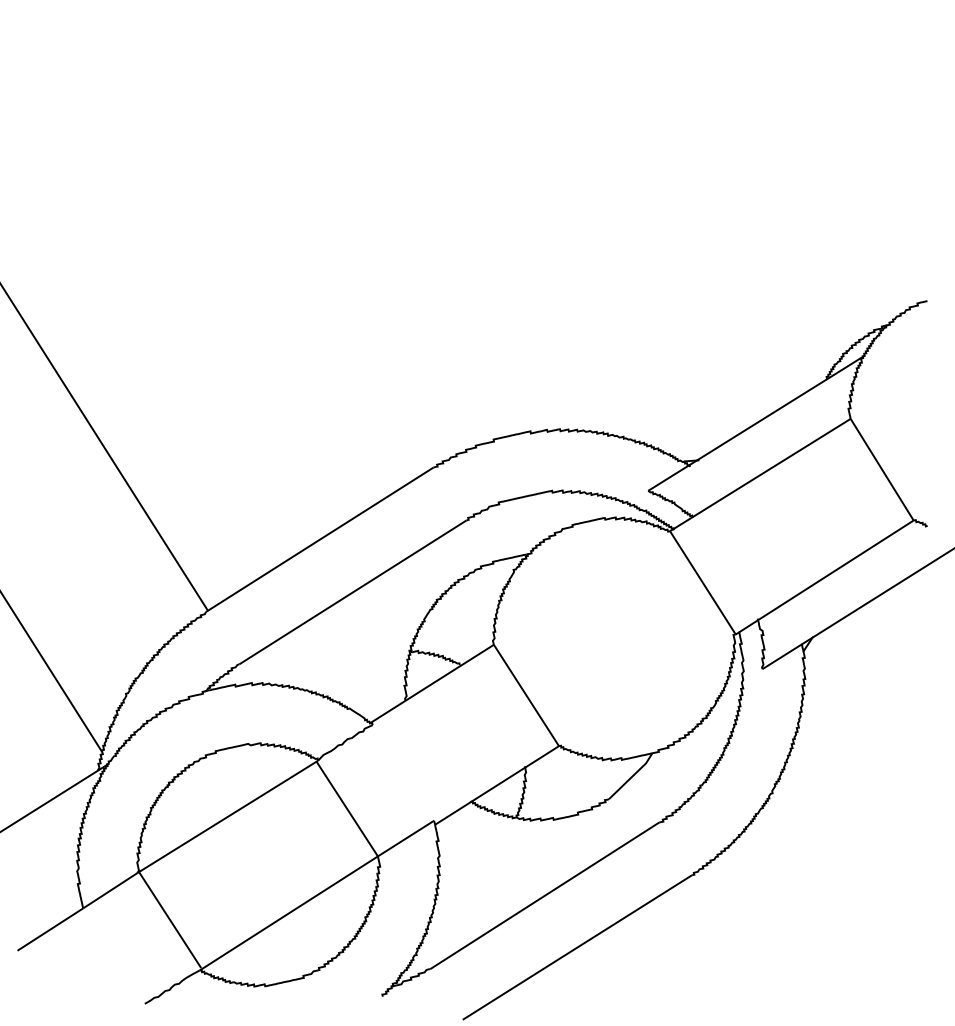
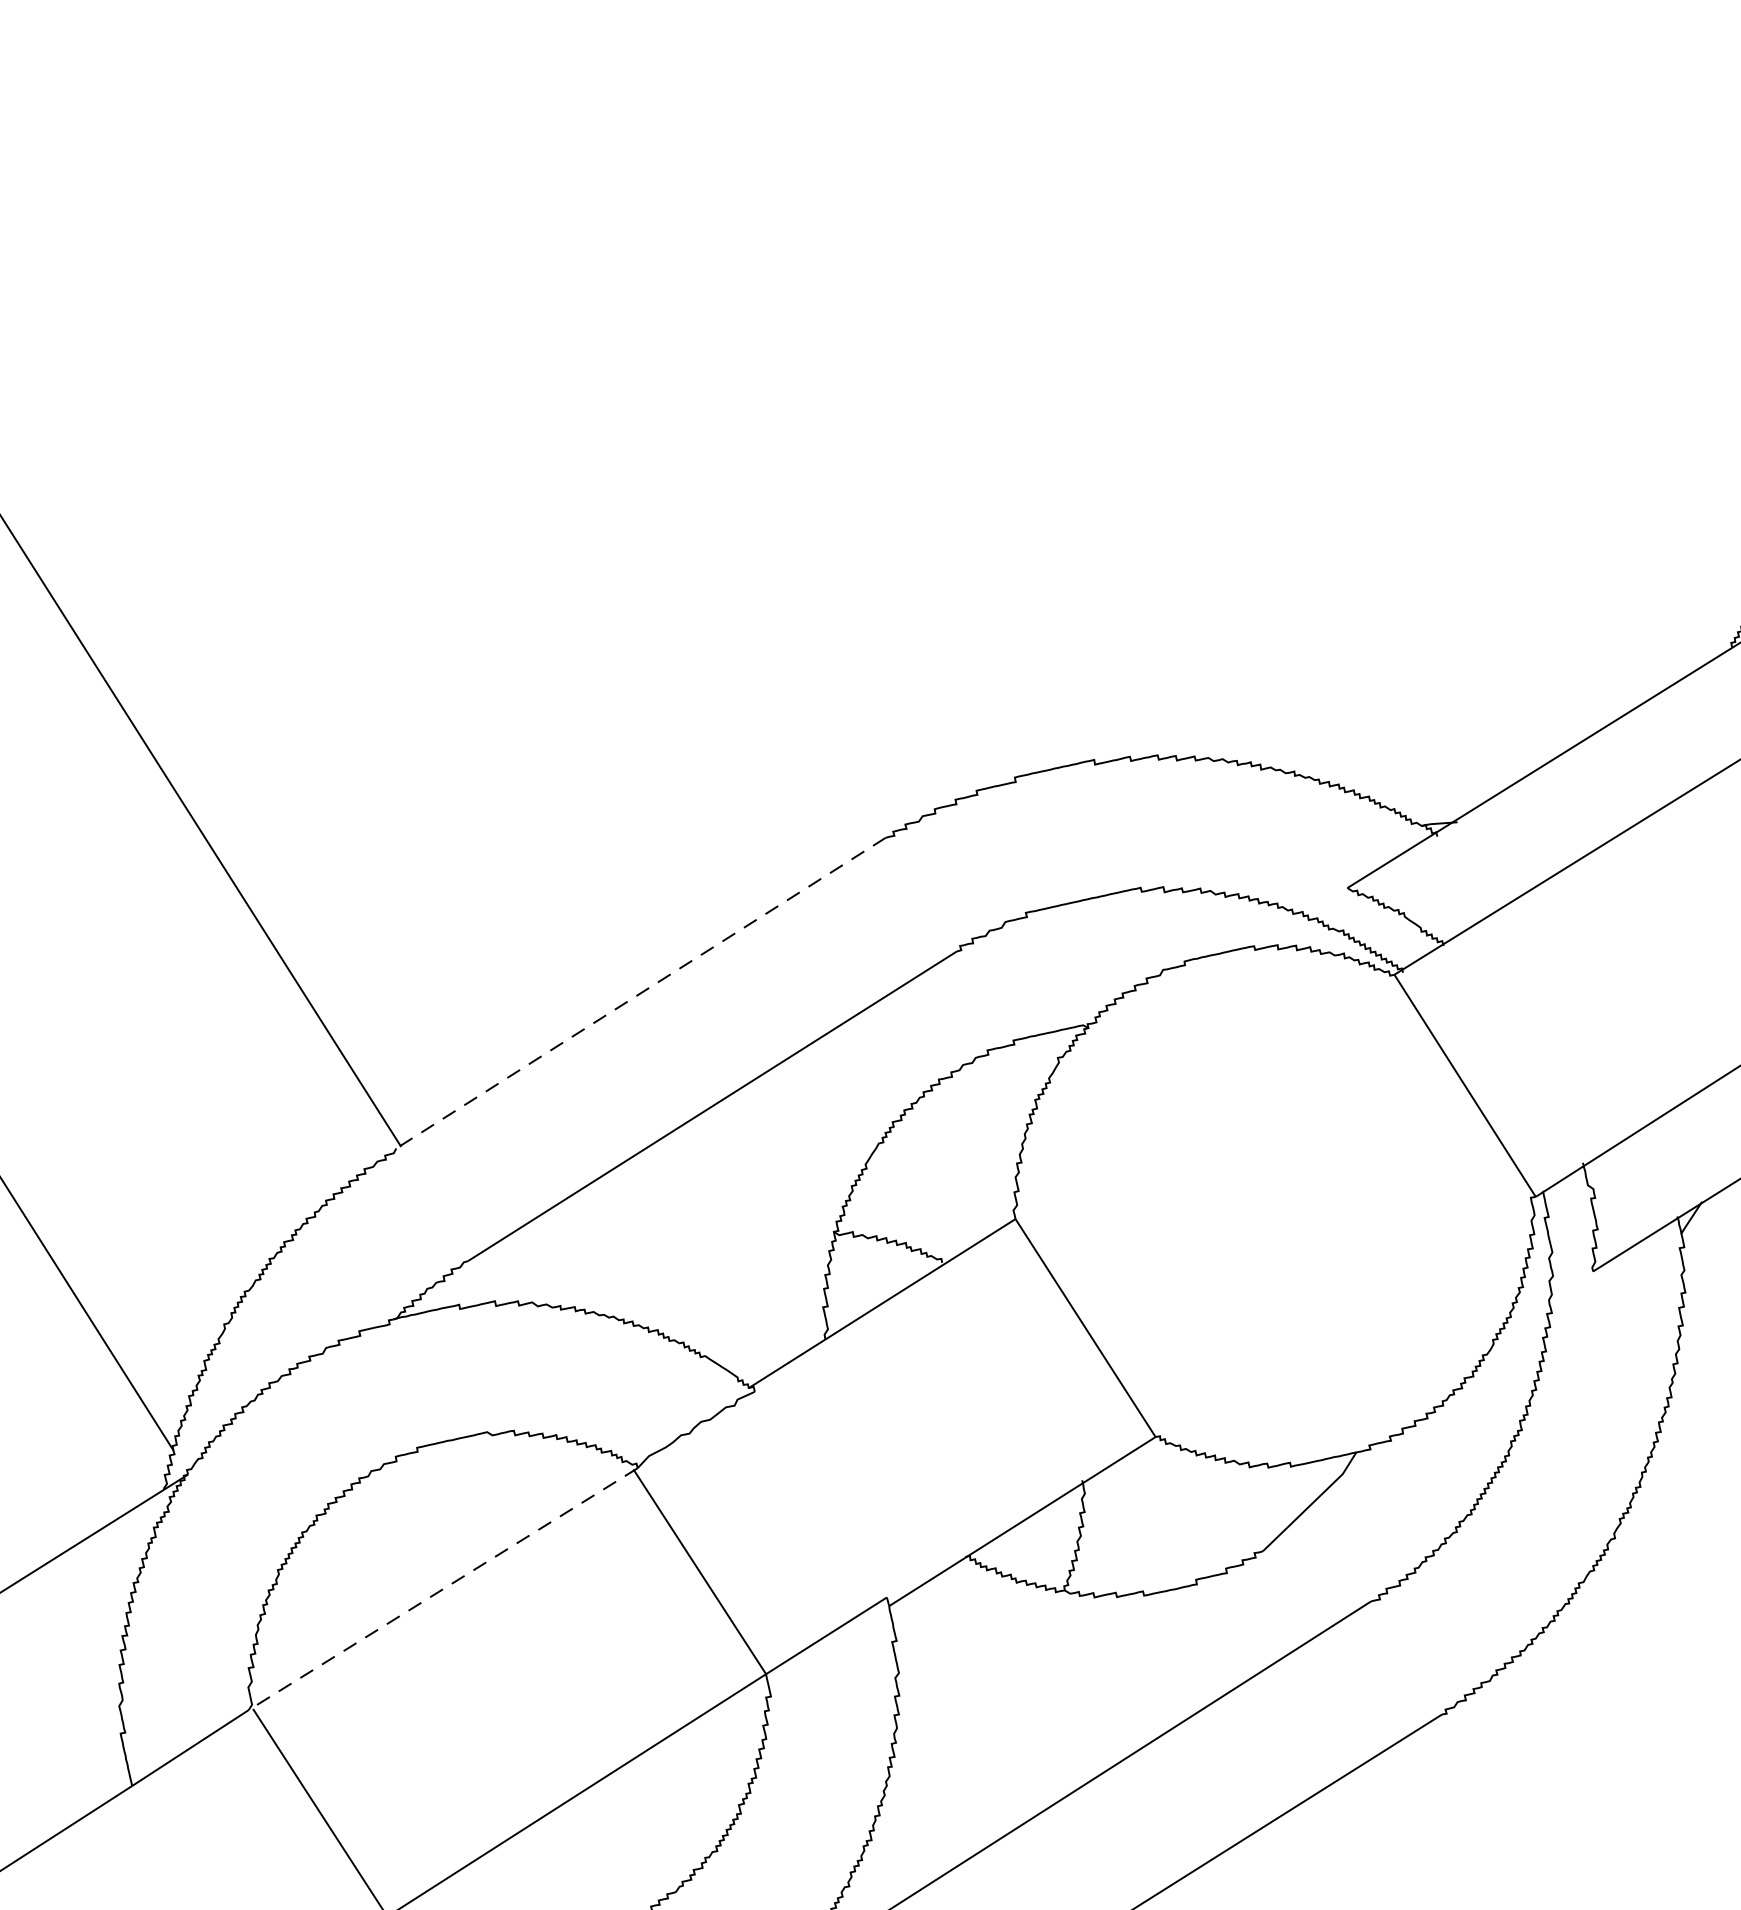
line: (319, 539) -> (640, 992), solid -> dashed
line: (227, 817) -> (442, 1590), solid -> dashed

